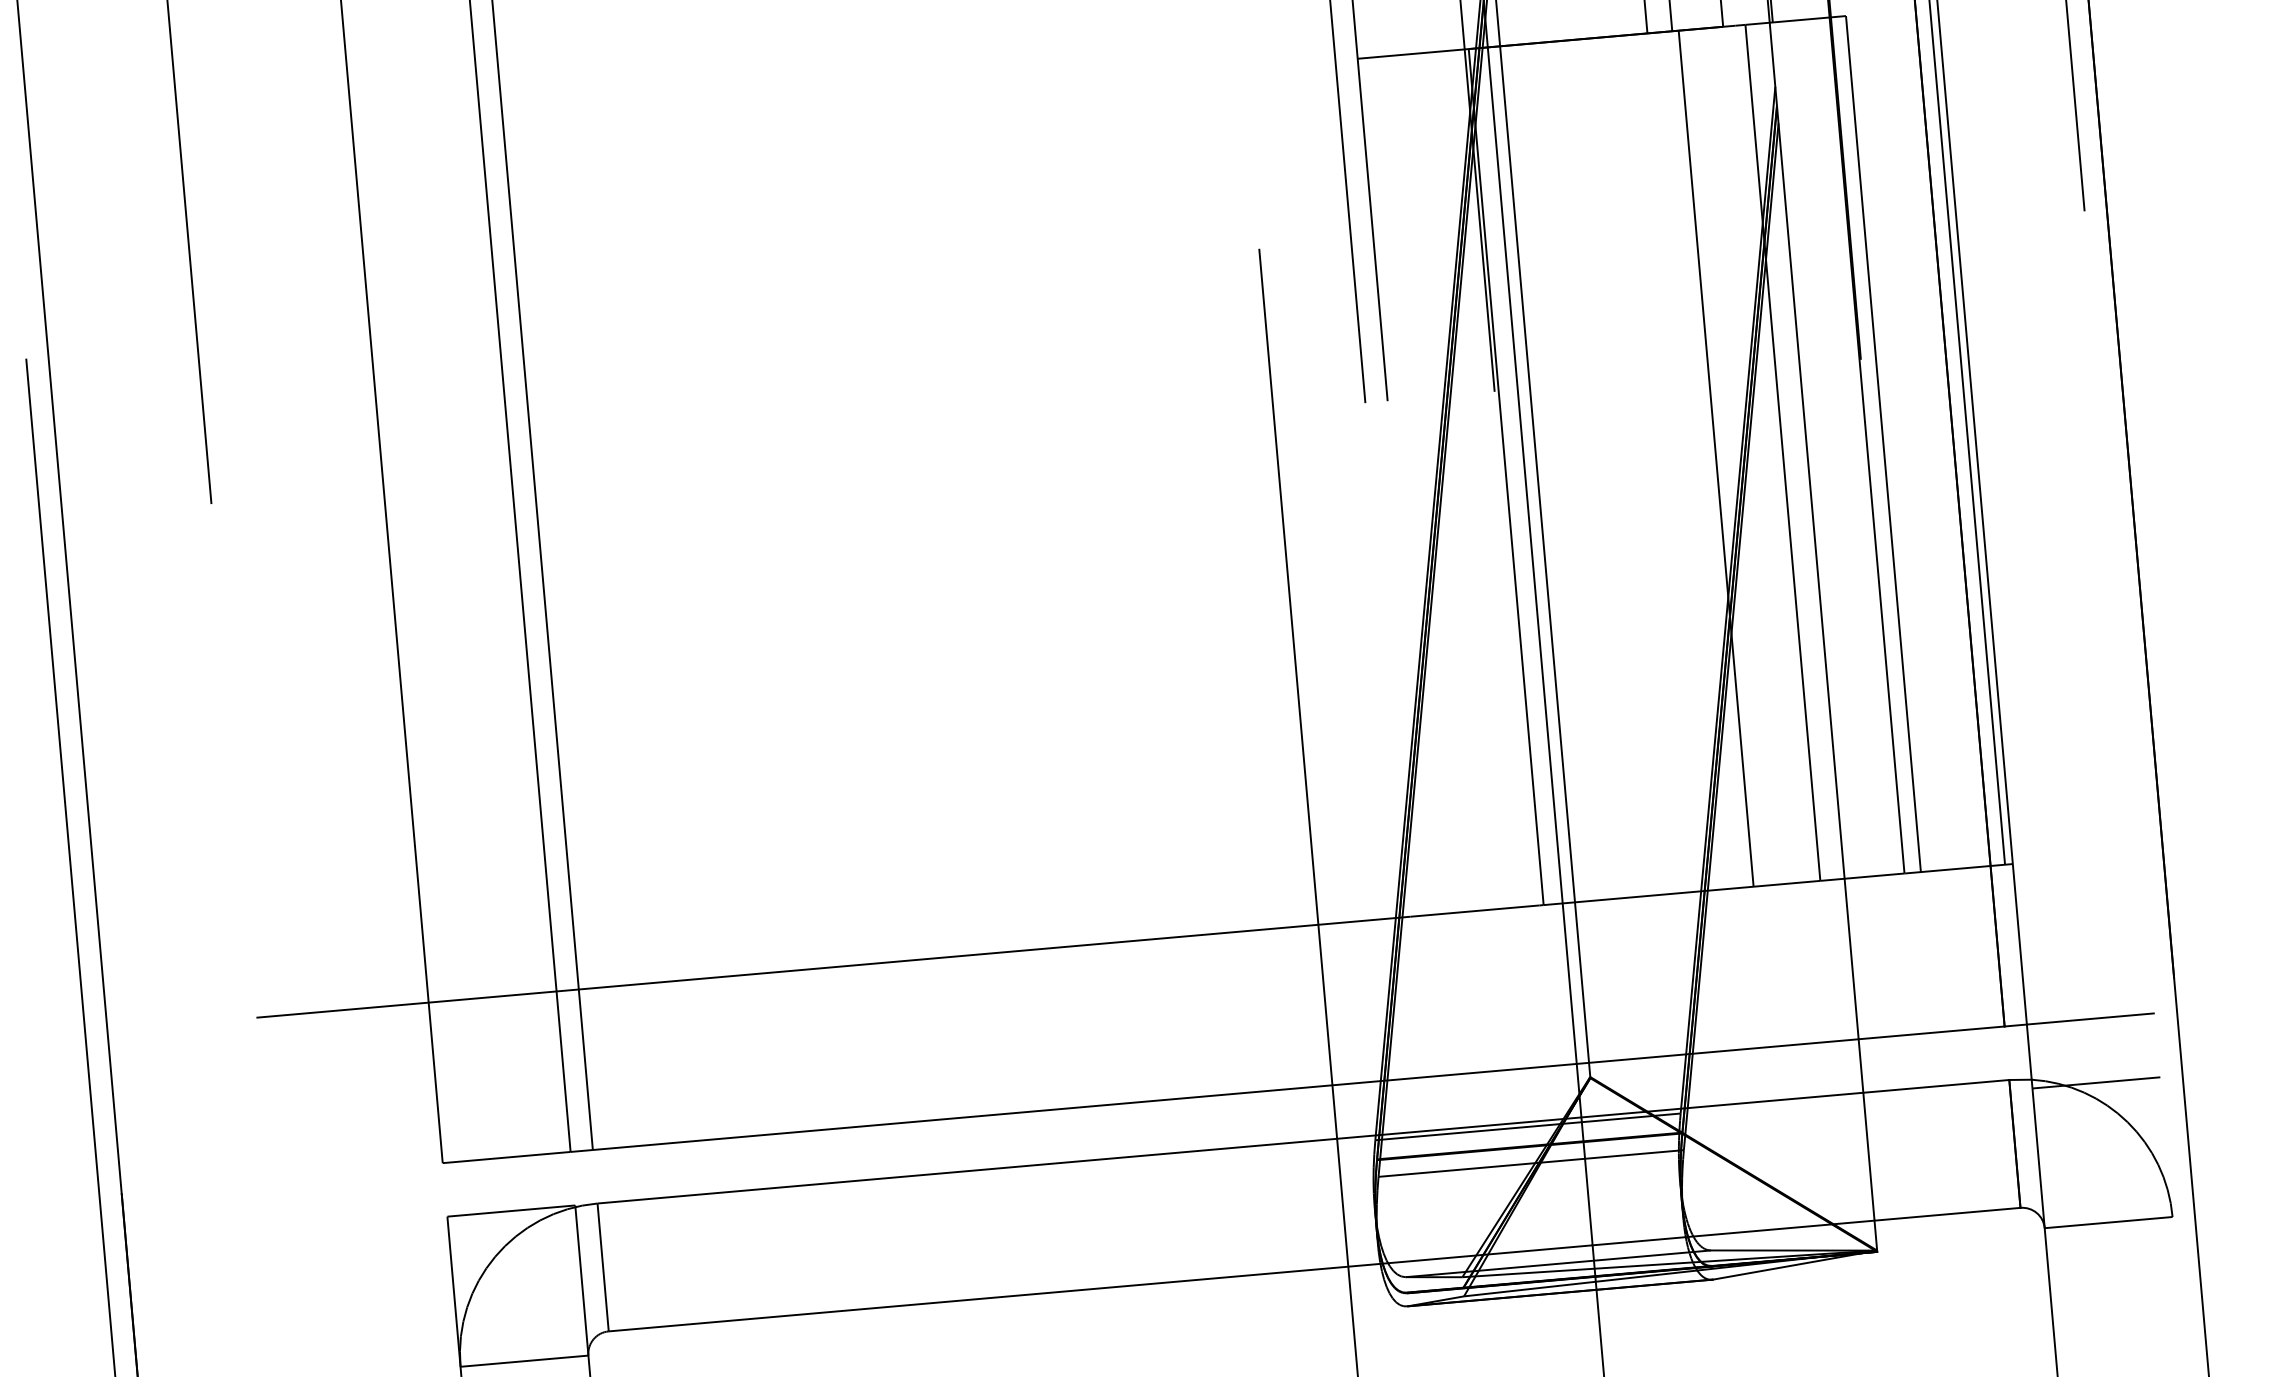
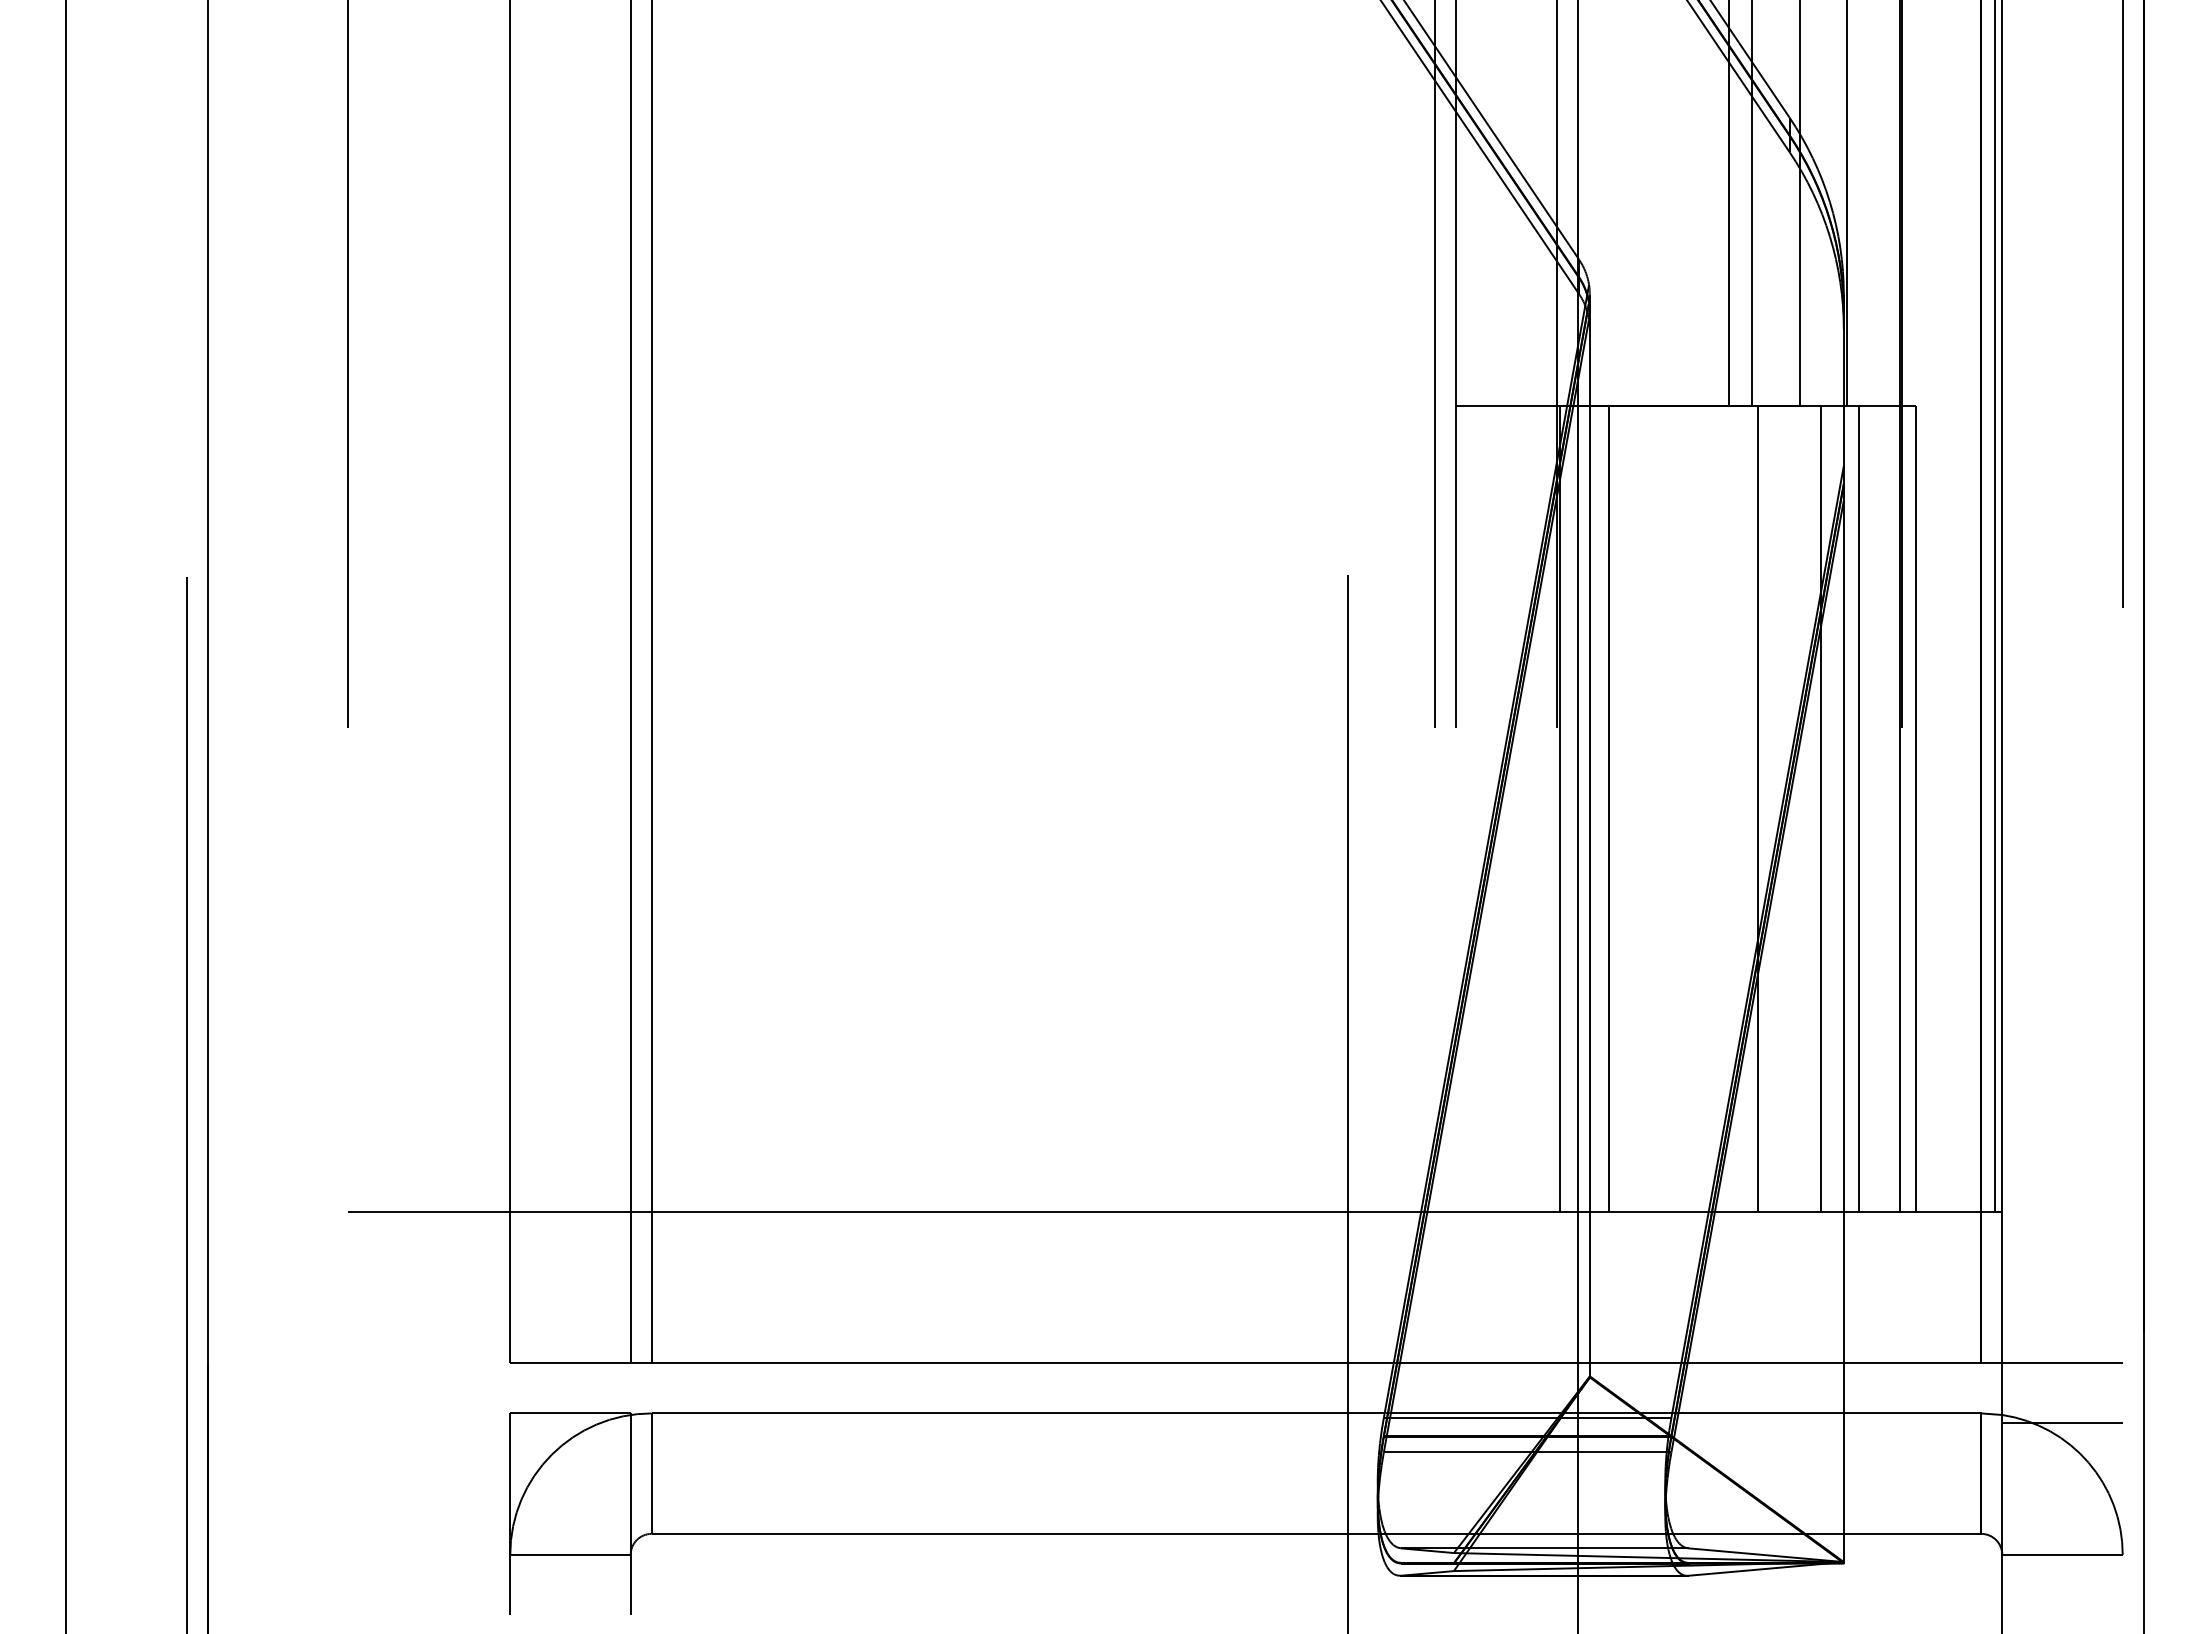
line: (1822, 449) -> (1858, 808), added
line: (1557, 472) -> (1608, 808), added

